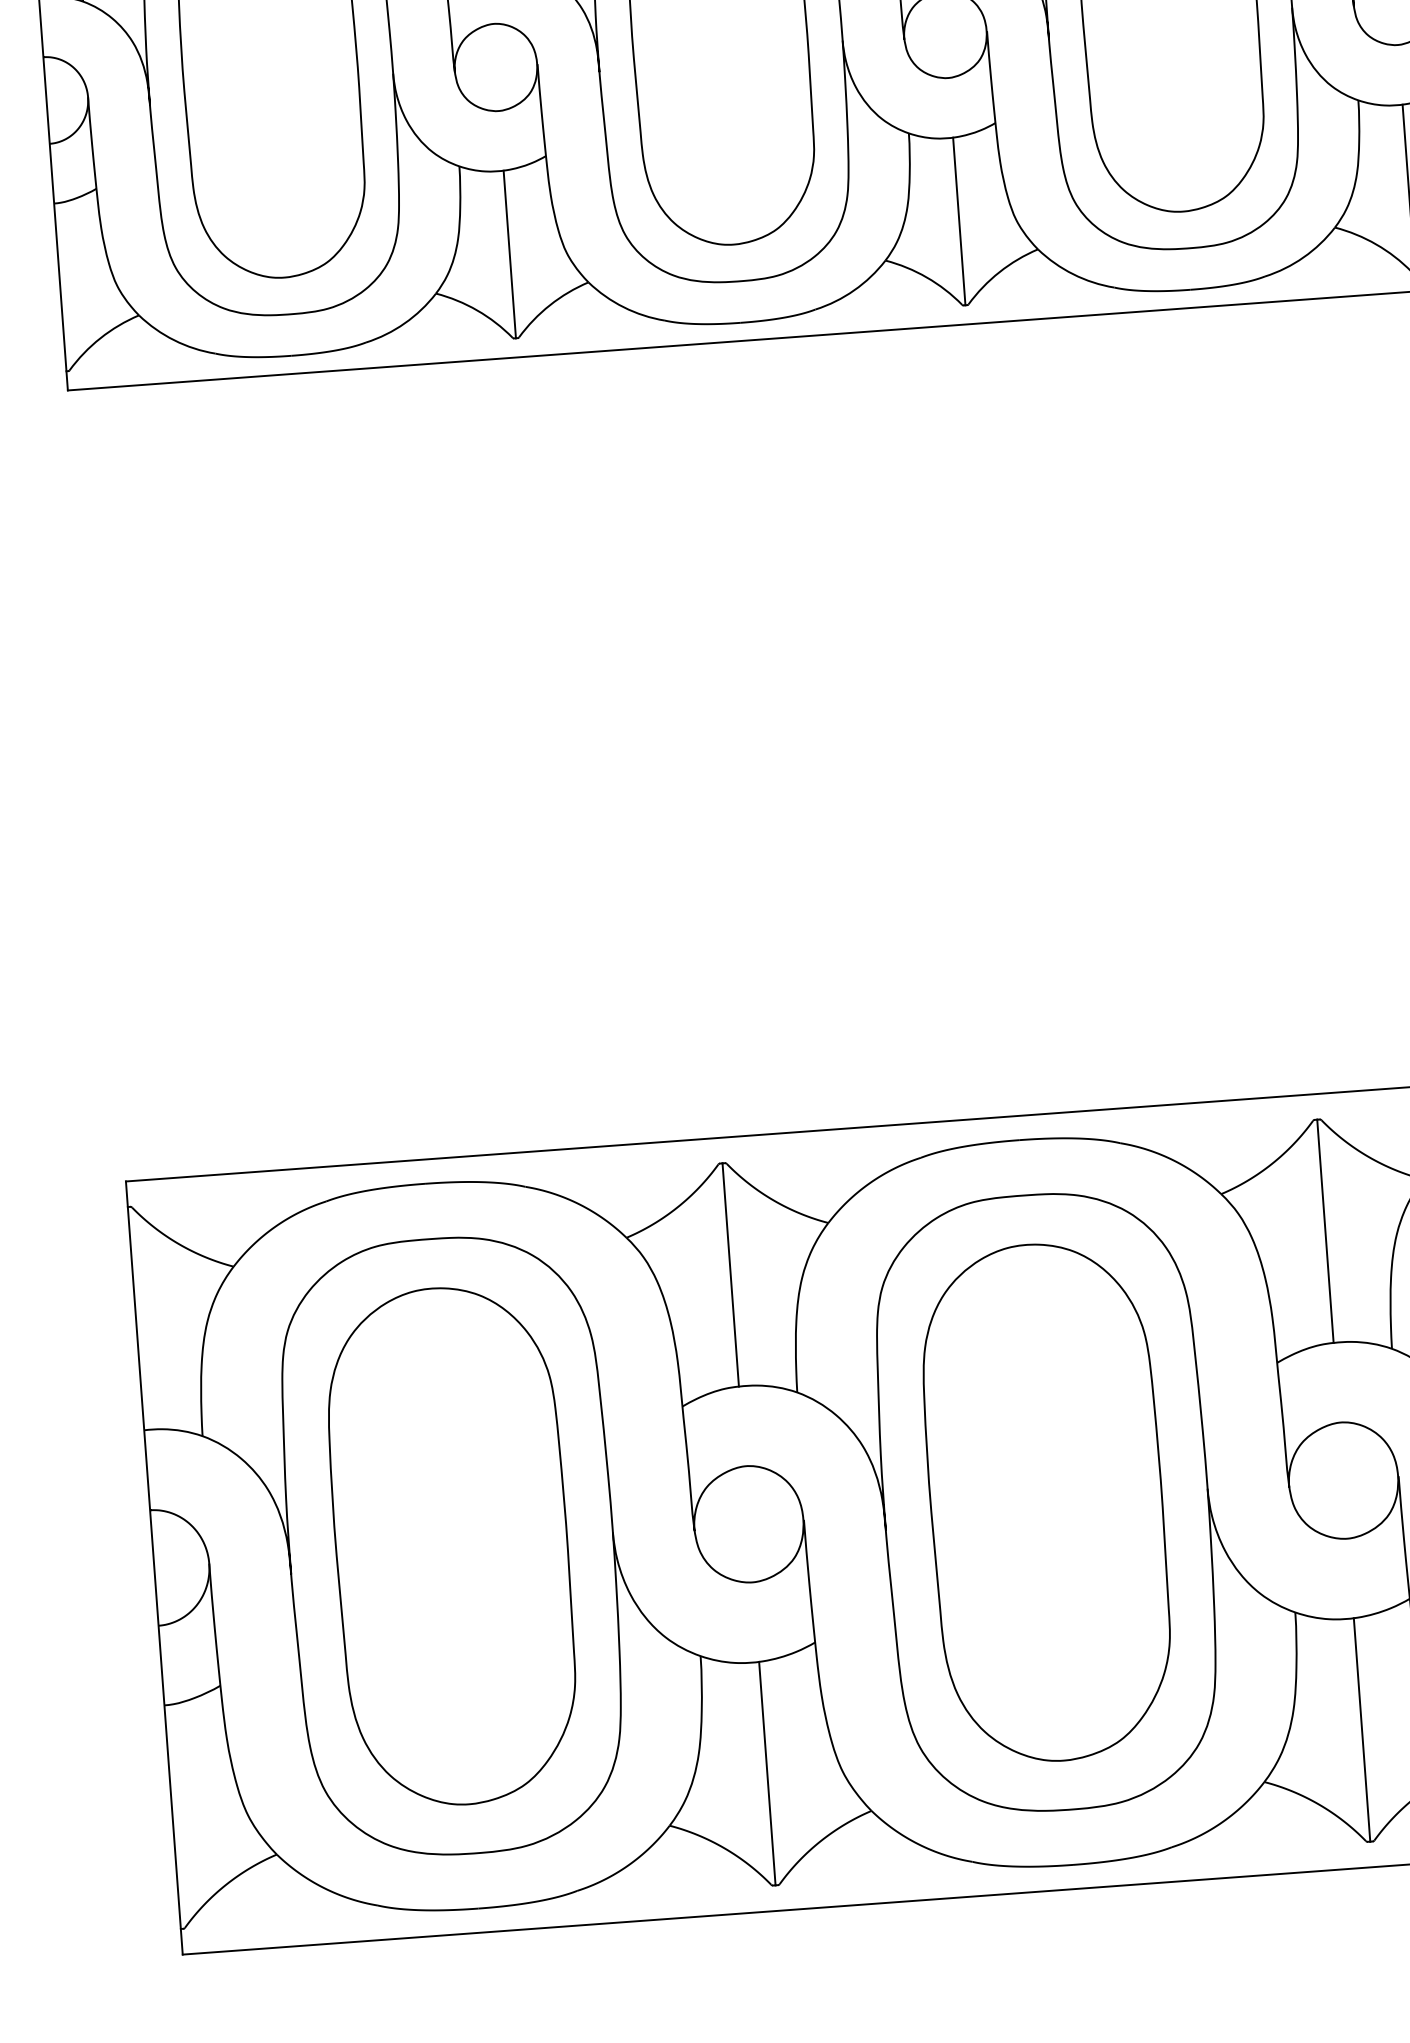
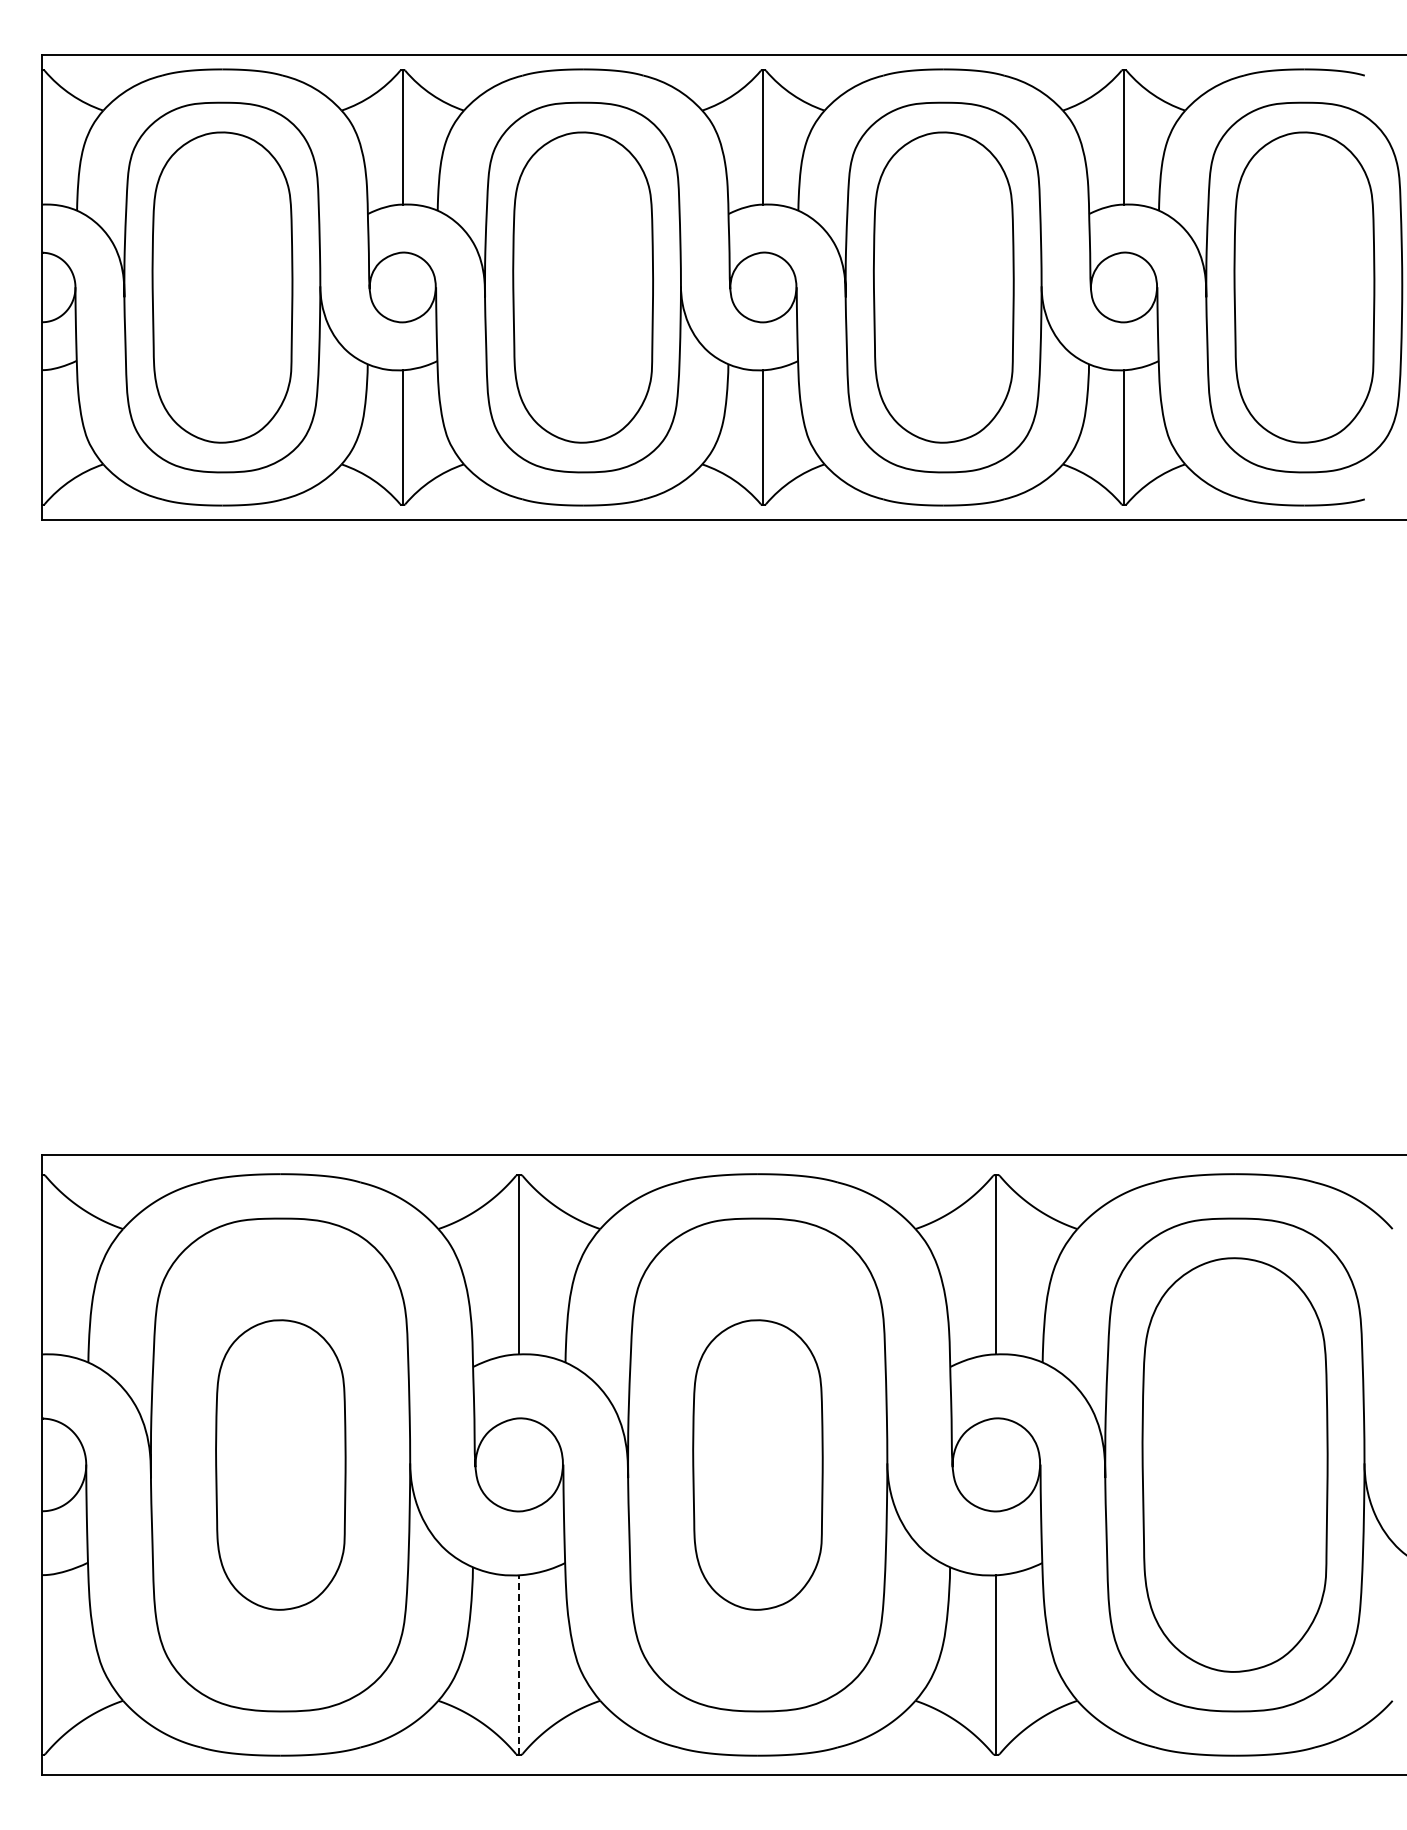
part: (1045, 1502) -> (757, 1464), size x0.7
part: (451, 1545) -> (280, 1464), size x0.7
line: (767, 1773) -> (519, 1664), solid -> dashed

